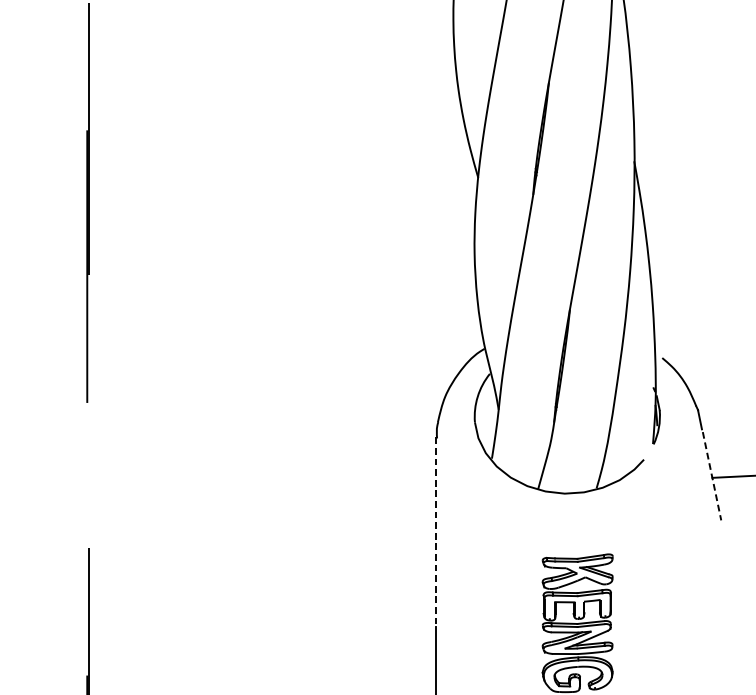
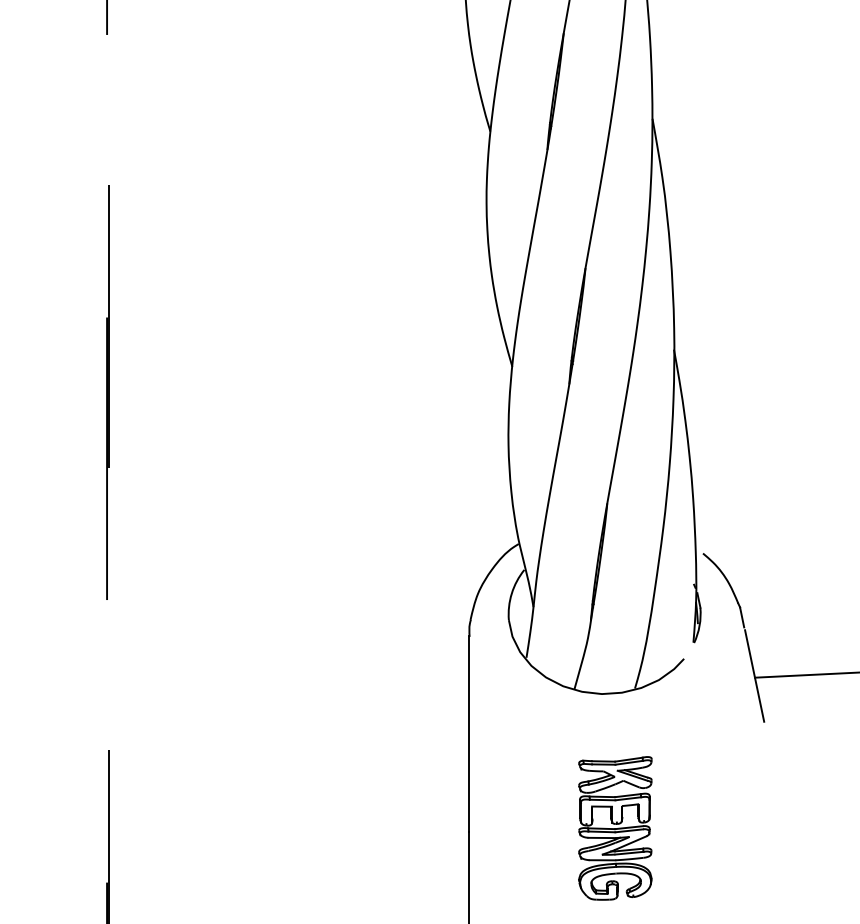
line: (711, 476) -> (754, 676), dashed -> solid
line: (435, 532) -> (468, 734), dashed -> solid

